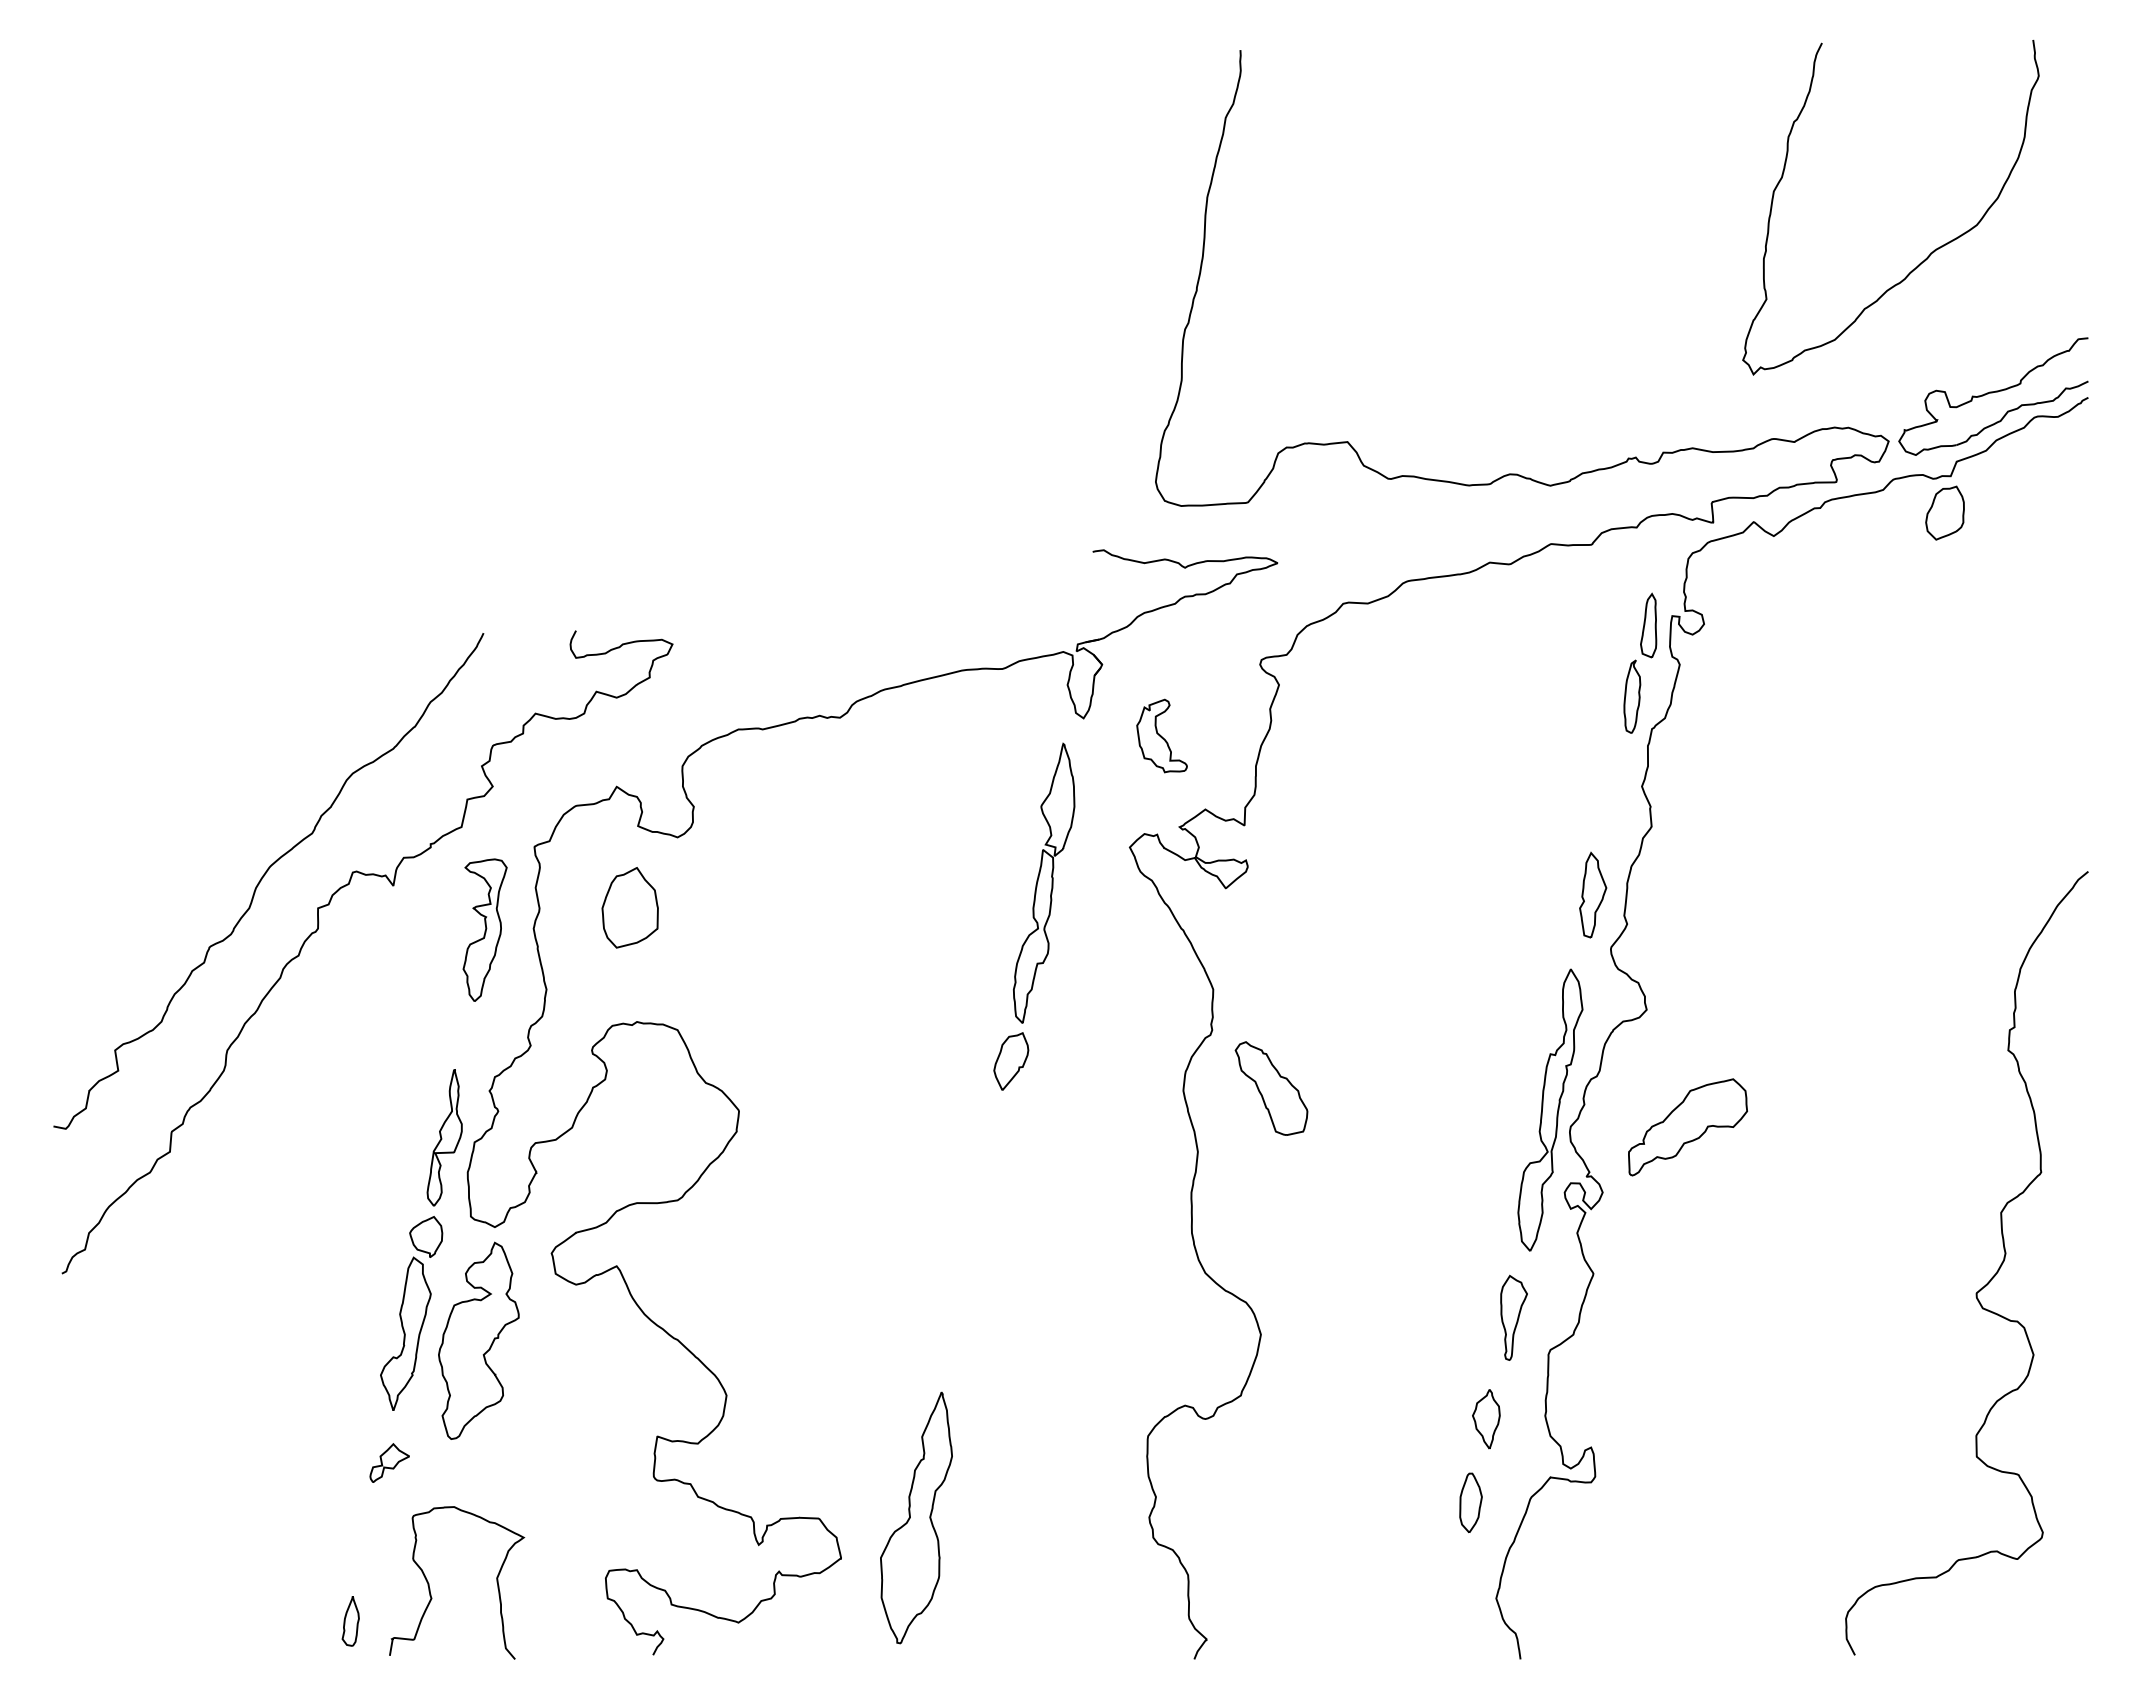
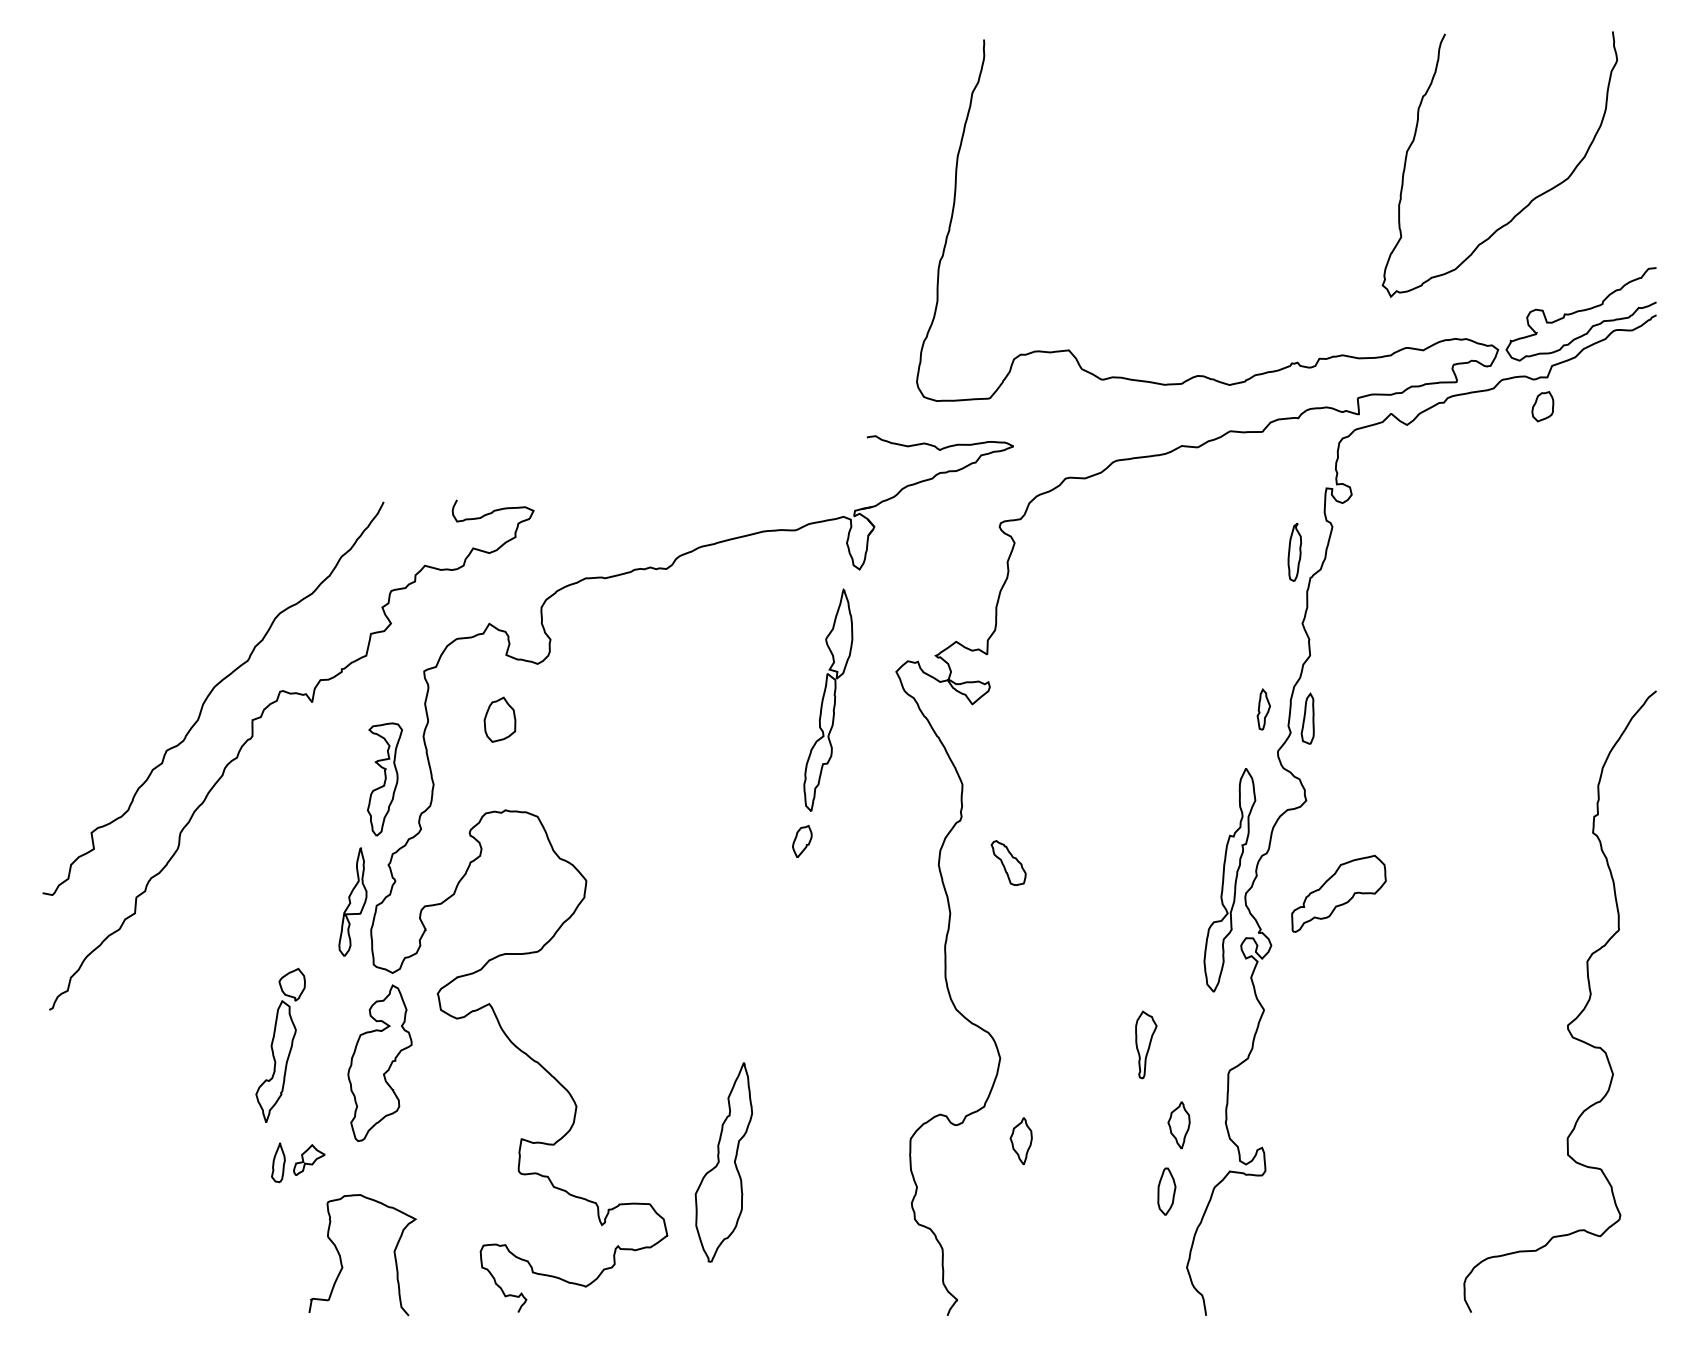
part: (1944, 512) -> (1542, 406), size x0.7
part: (1648, 625) -> (1307, 718), moved
part: (1161, 735) -> (921, 583), removed
part: (1593, 894) -> (1264, 709), size x0.6
part: (629, 907) -> (499, 719), size x0.7
part: (484, 929) -> (384, 778), moved
part: (1011, 1061) -> (802, 841), size x0.7
part: (1271, 1088) -> (1008, 863), size x0.6
part: (411, 1313) -> (280, 1045), moved
part: (1513, 1317) -> (1145, 1044), moved
part: (1287, 1439) -> (1021, 1141), added
part: (916, 1517) -> (723, 1162), moved
part: (350, 1621) -> (278, 1162), moved

